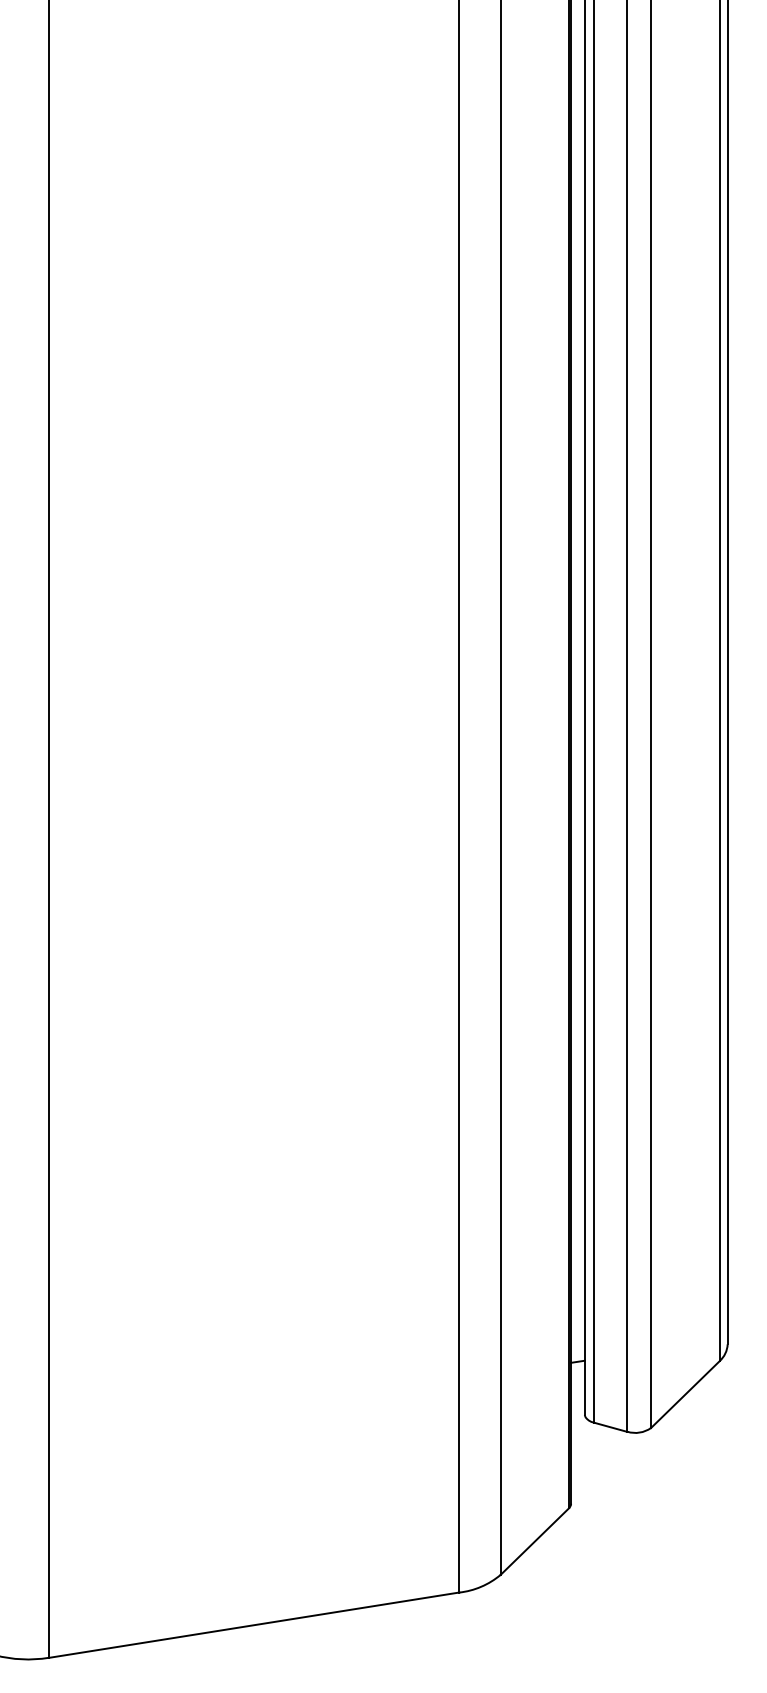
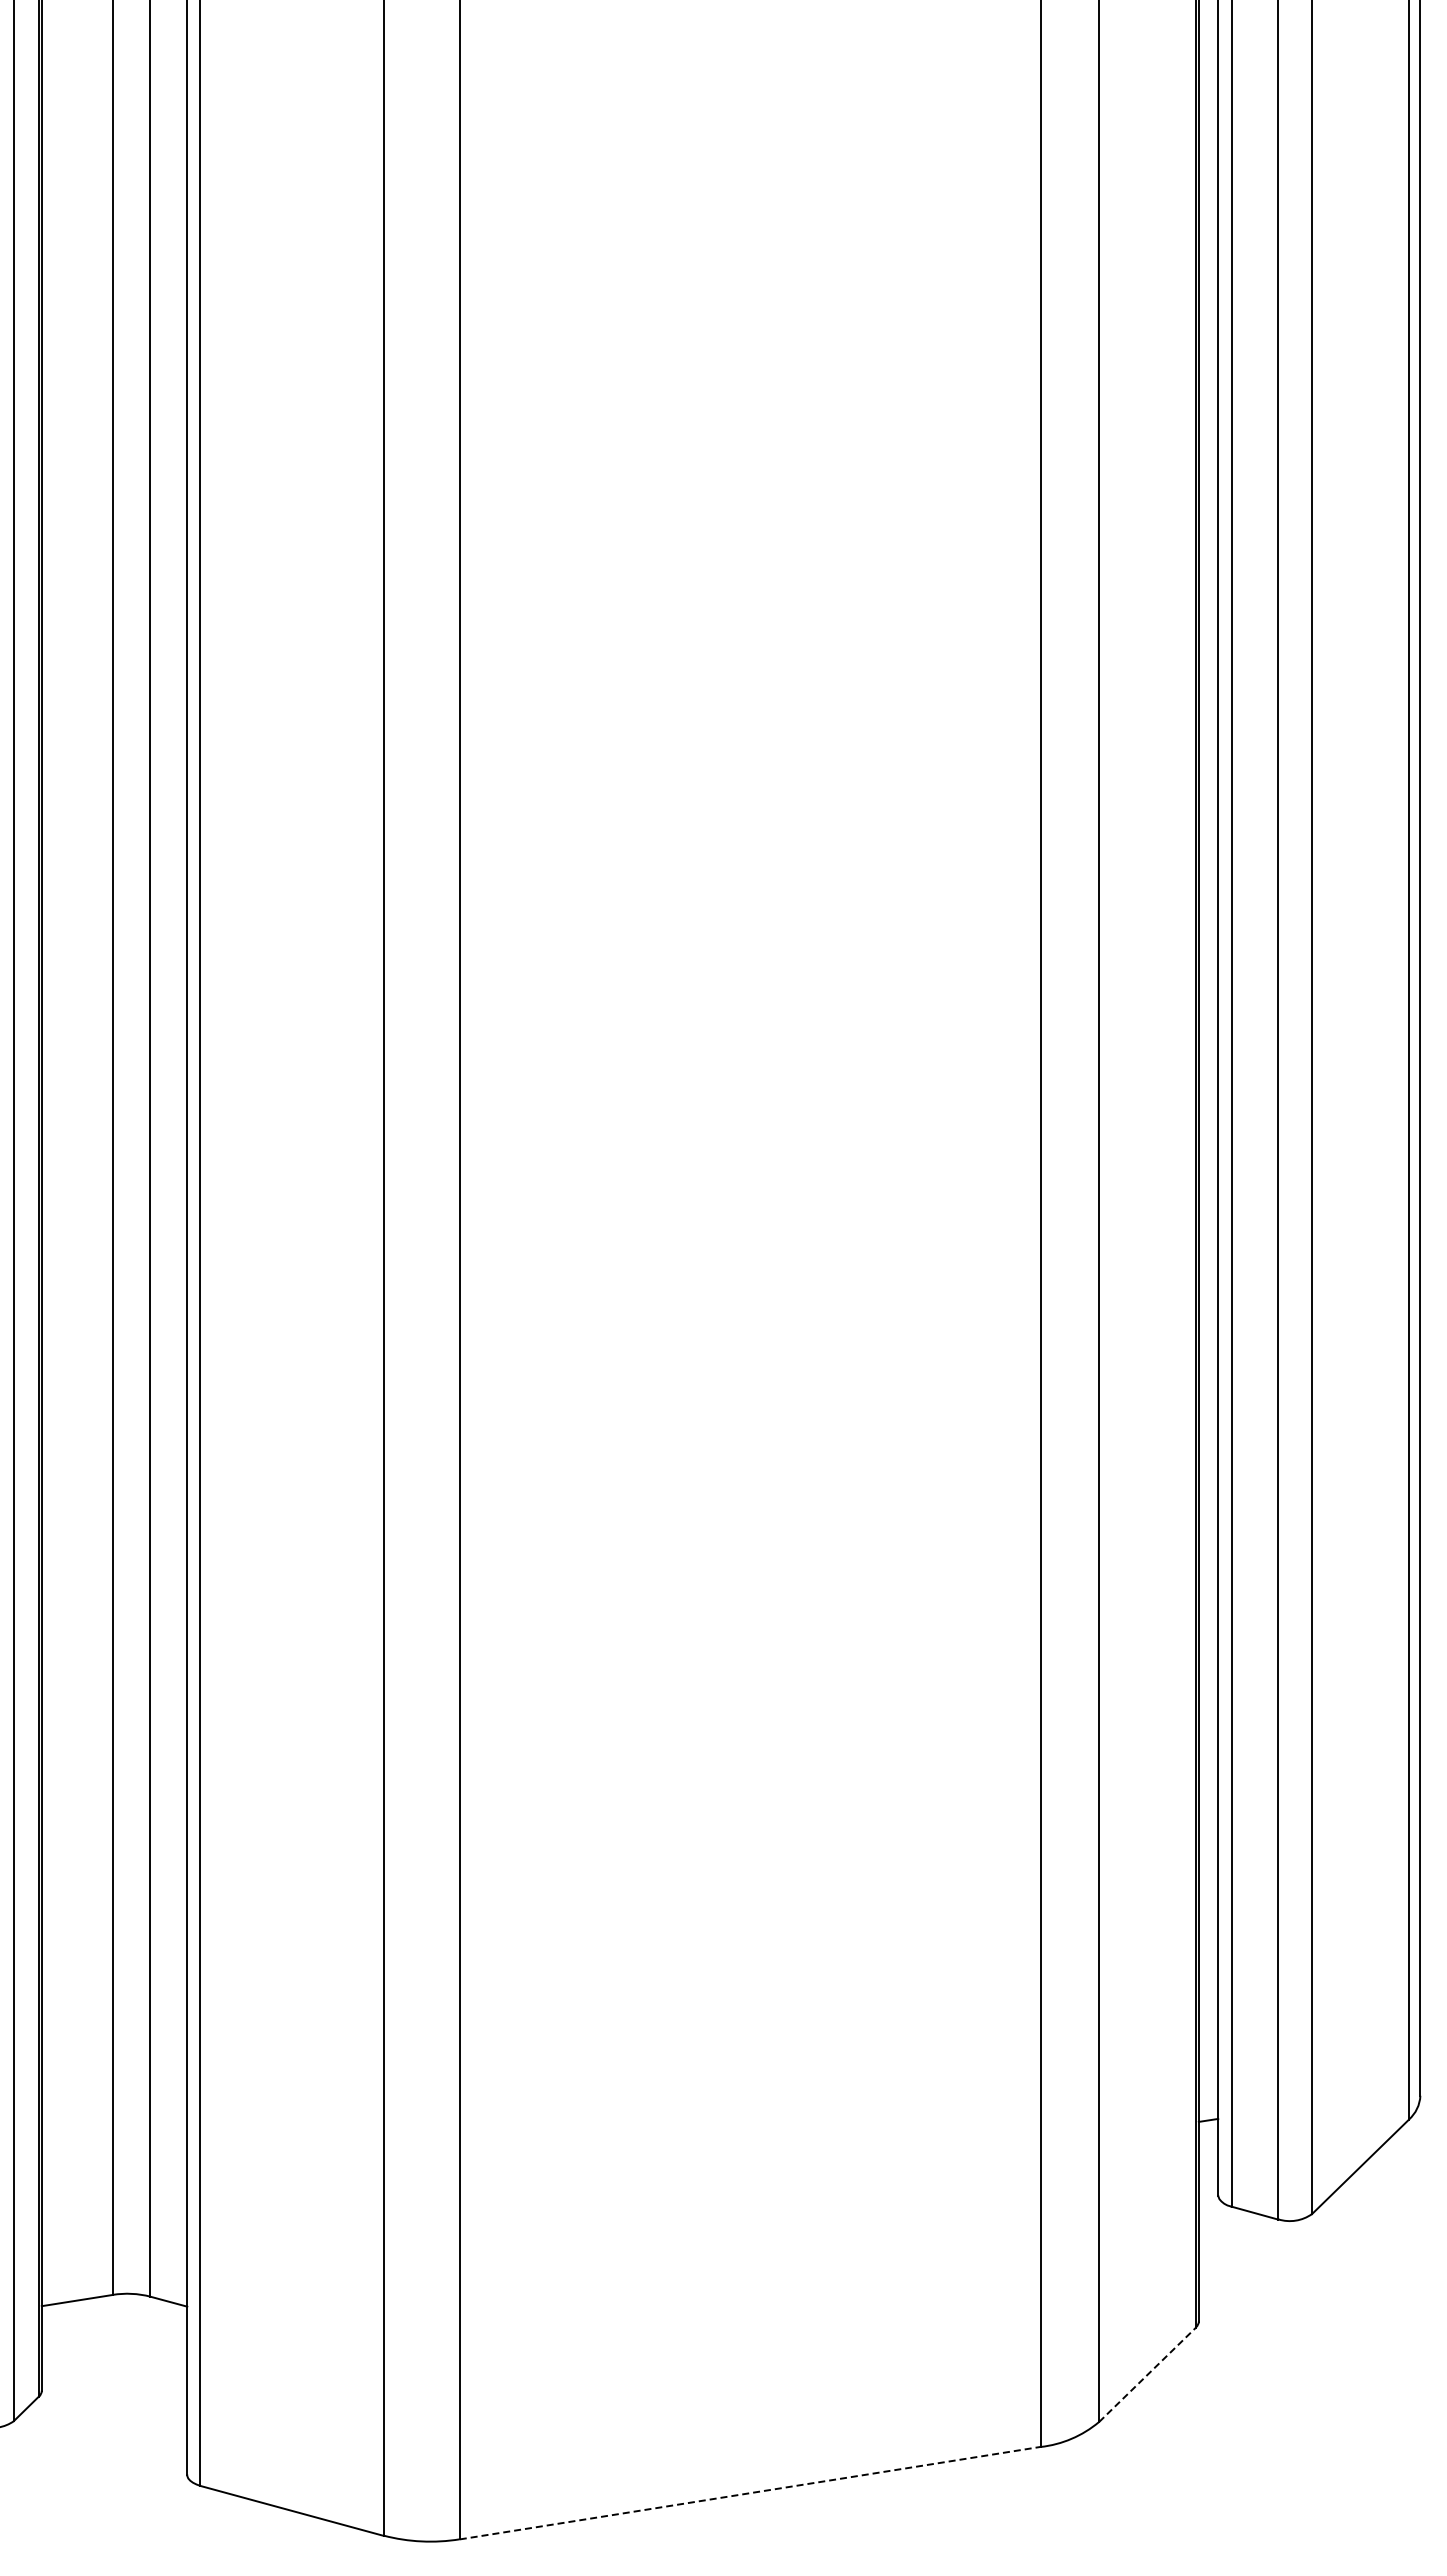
line: (534, 1541) -> (1147, 2374), solid -> dashed
line: (254, 1625) -> (750, 2493), solid -> dashed

